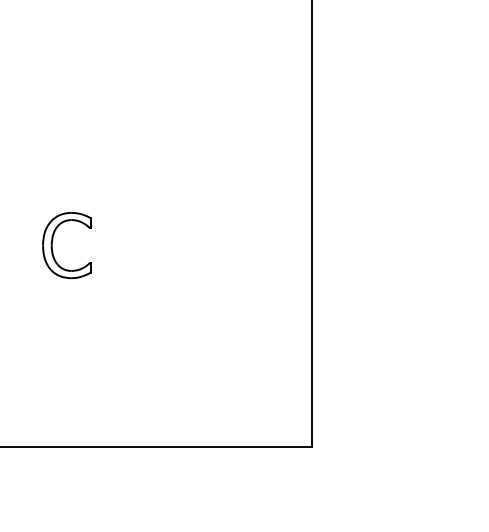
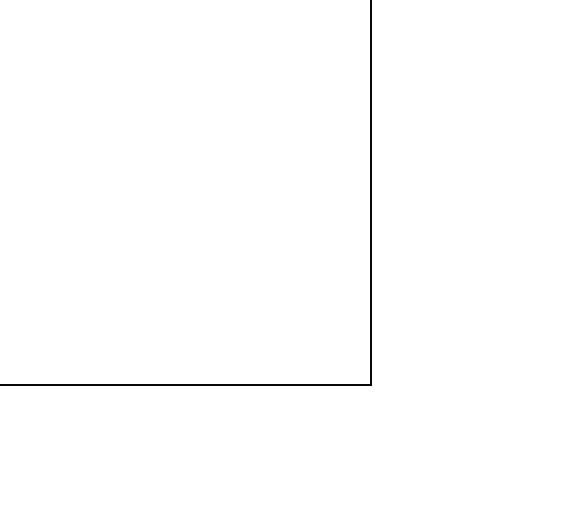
part: (53, 240) -> (39, 119), removed

